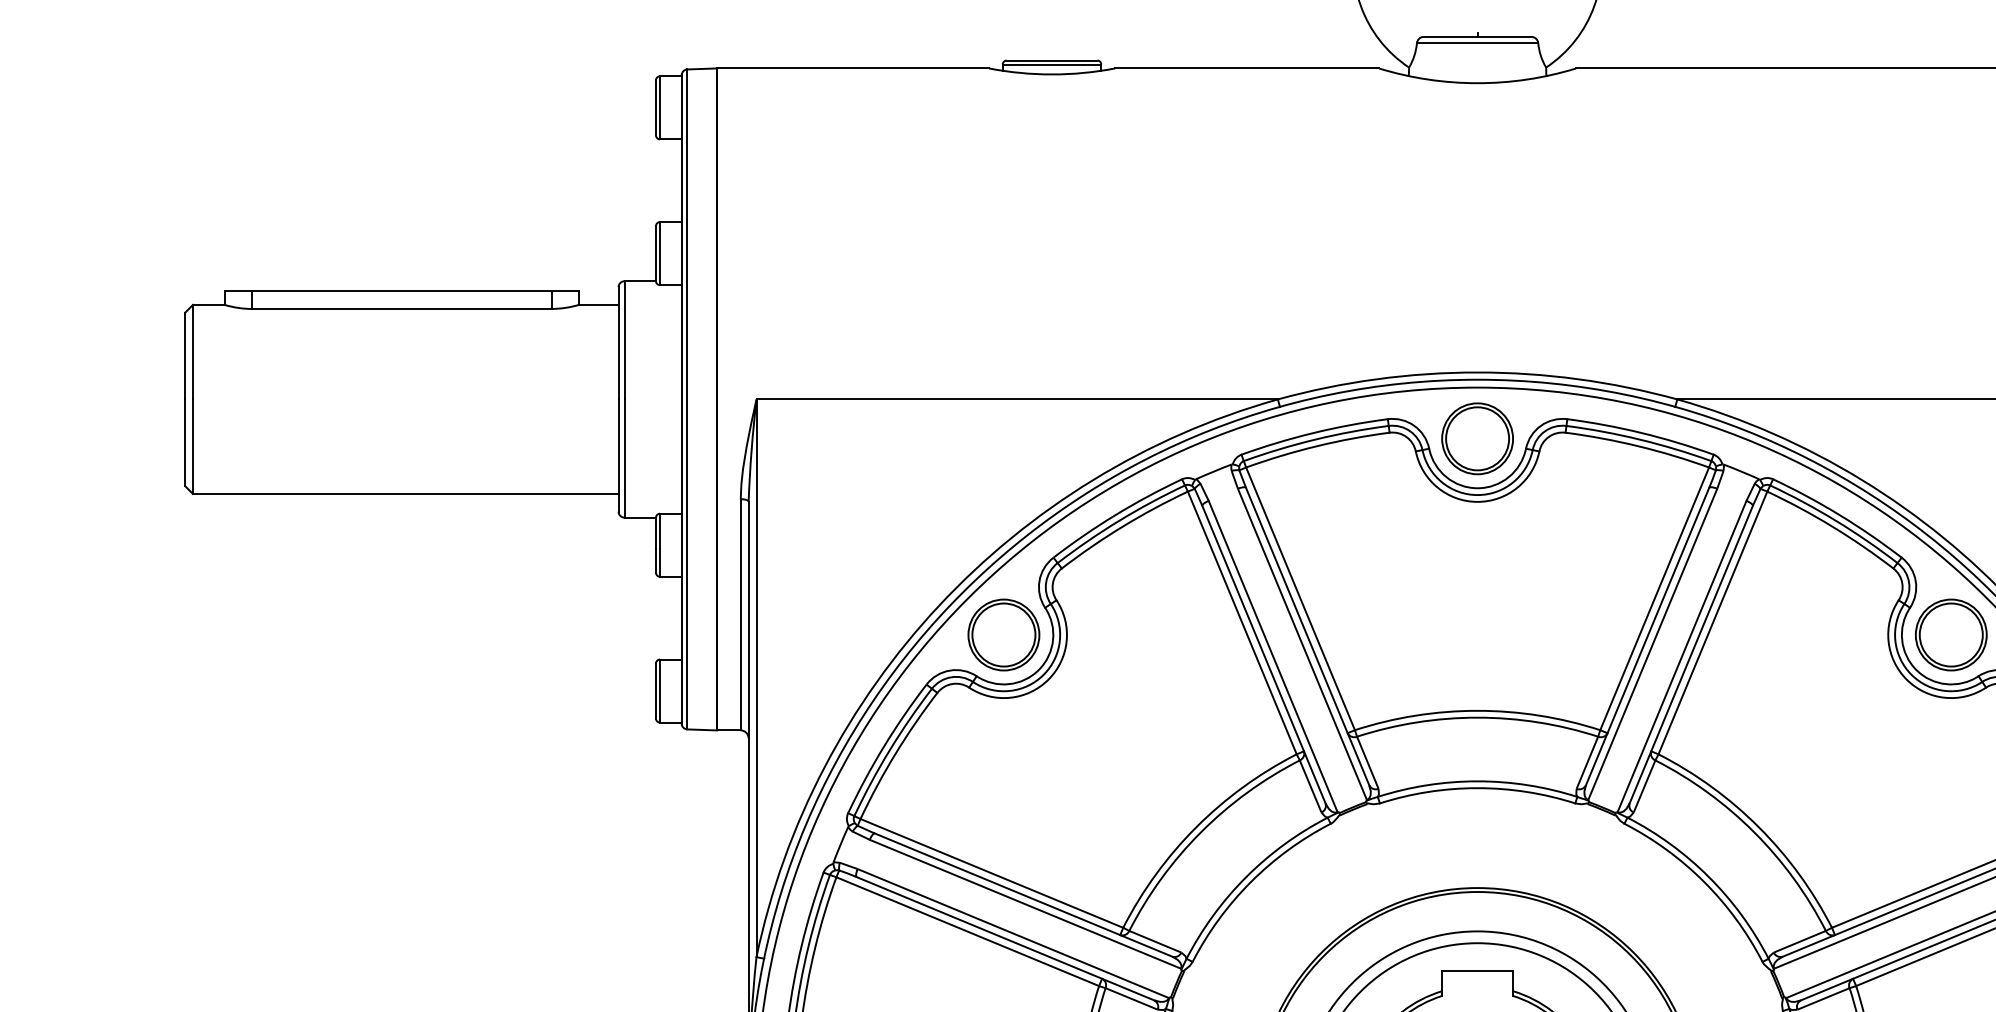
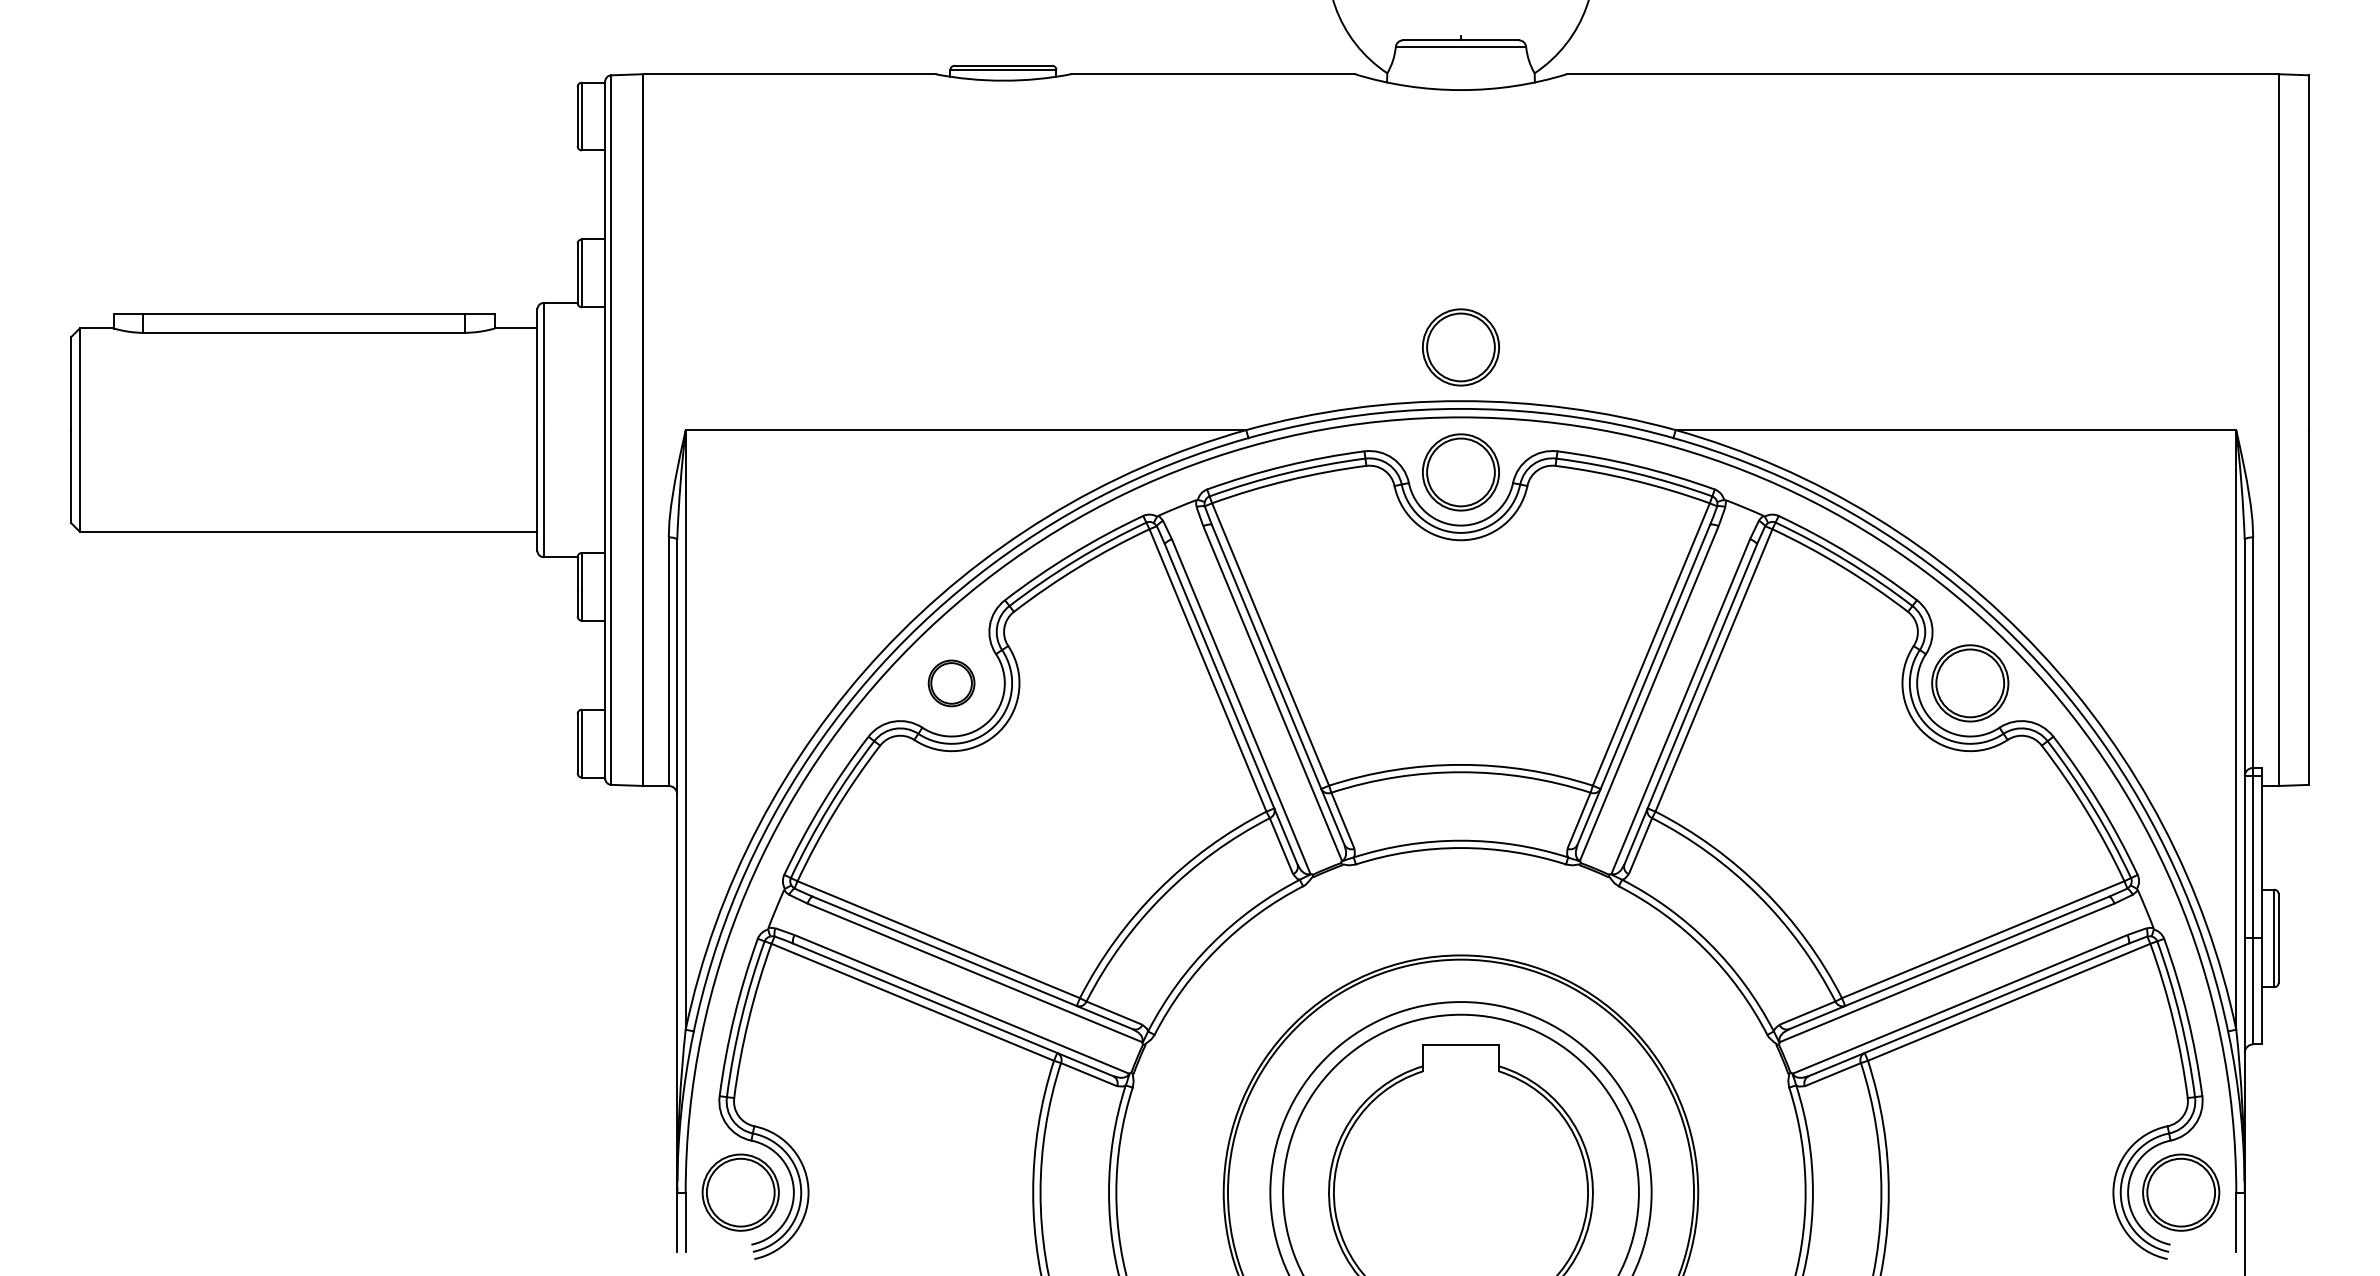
part: (1477, 322) -> (1460, 347), added
part: (1003, 635) -> (951, 683), size x0.6

